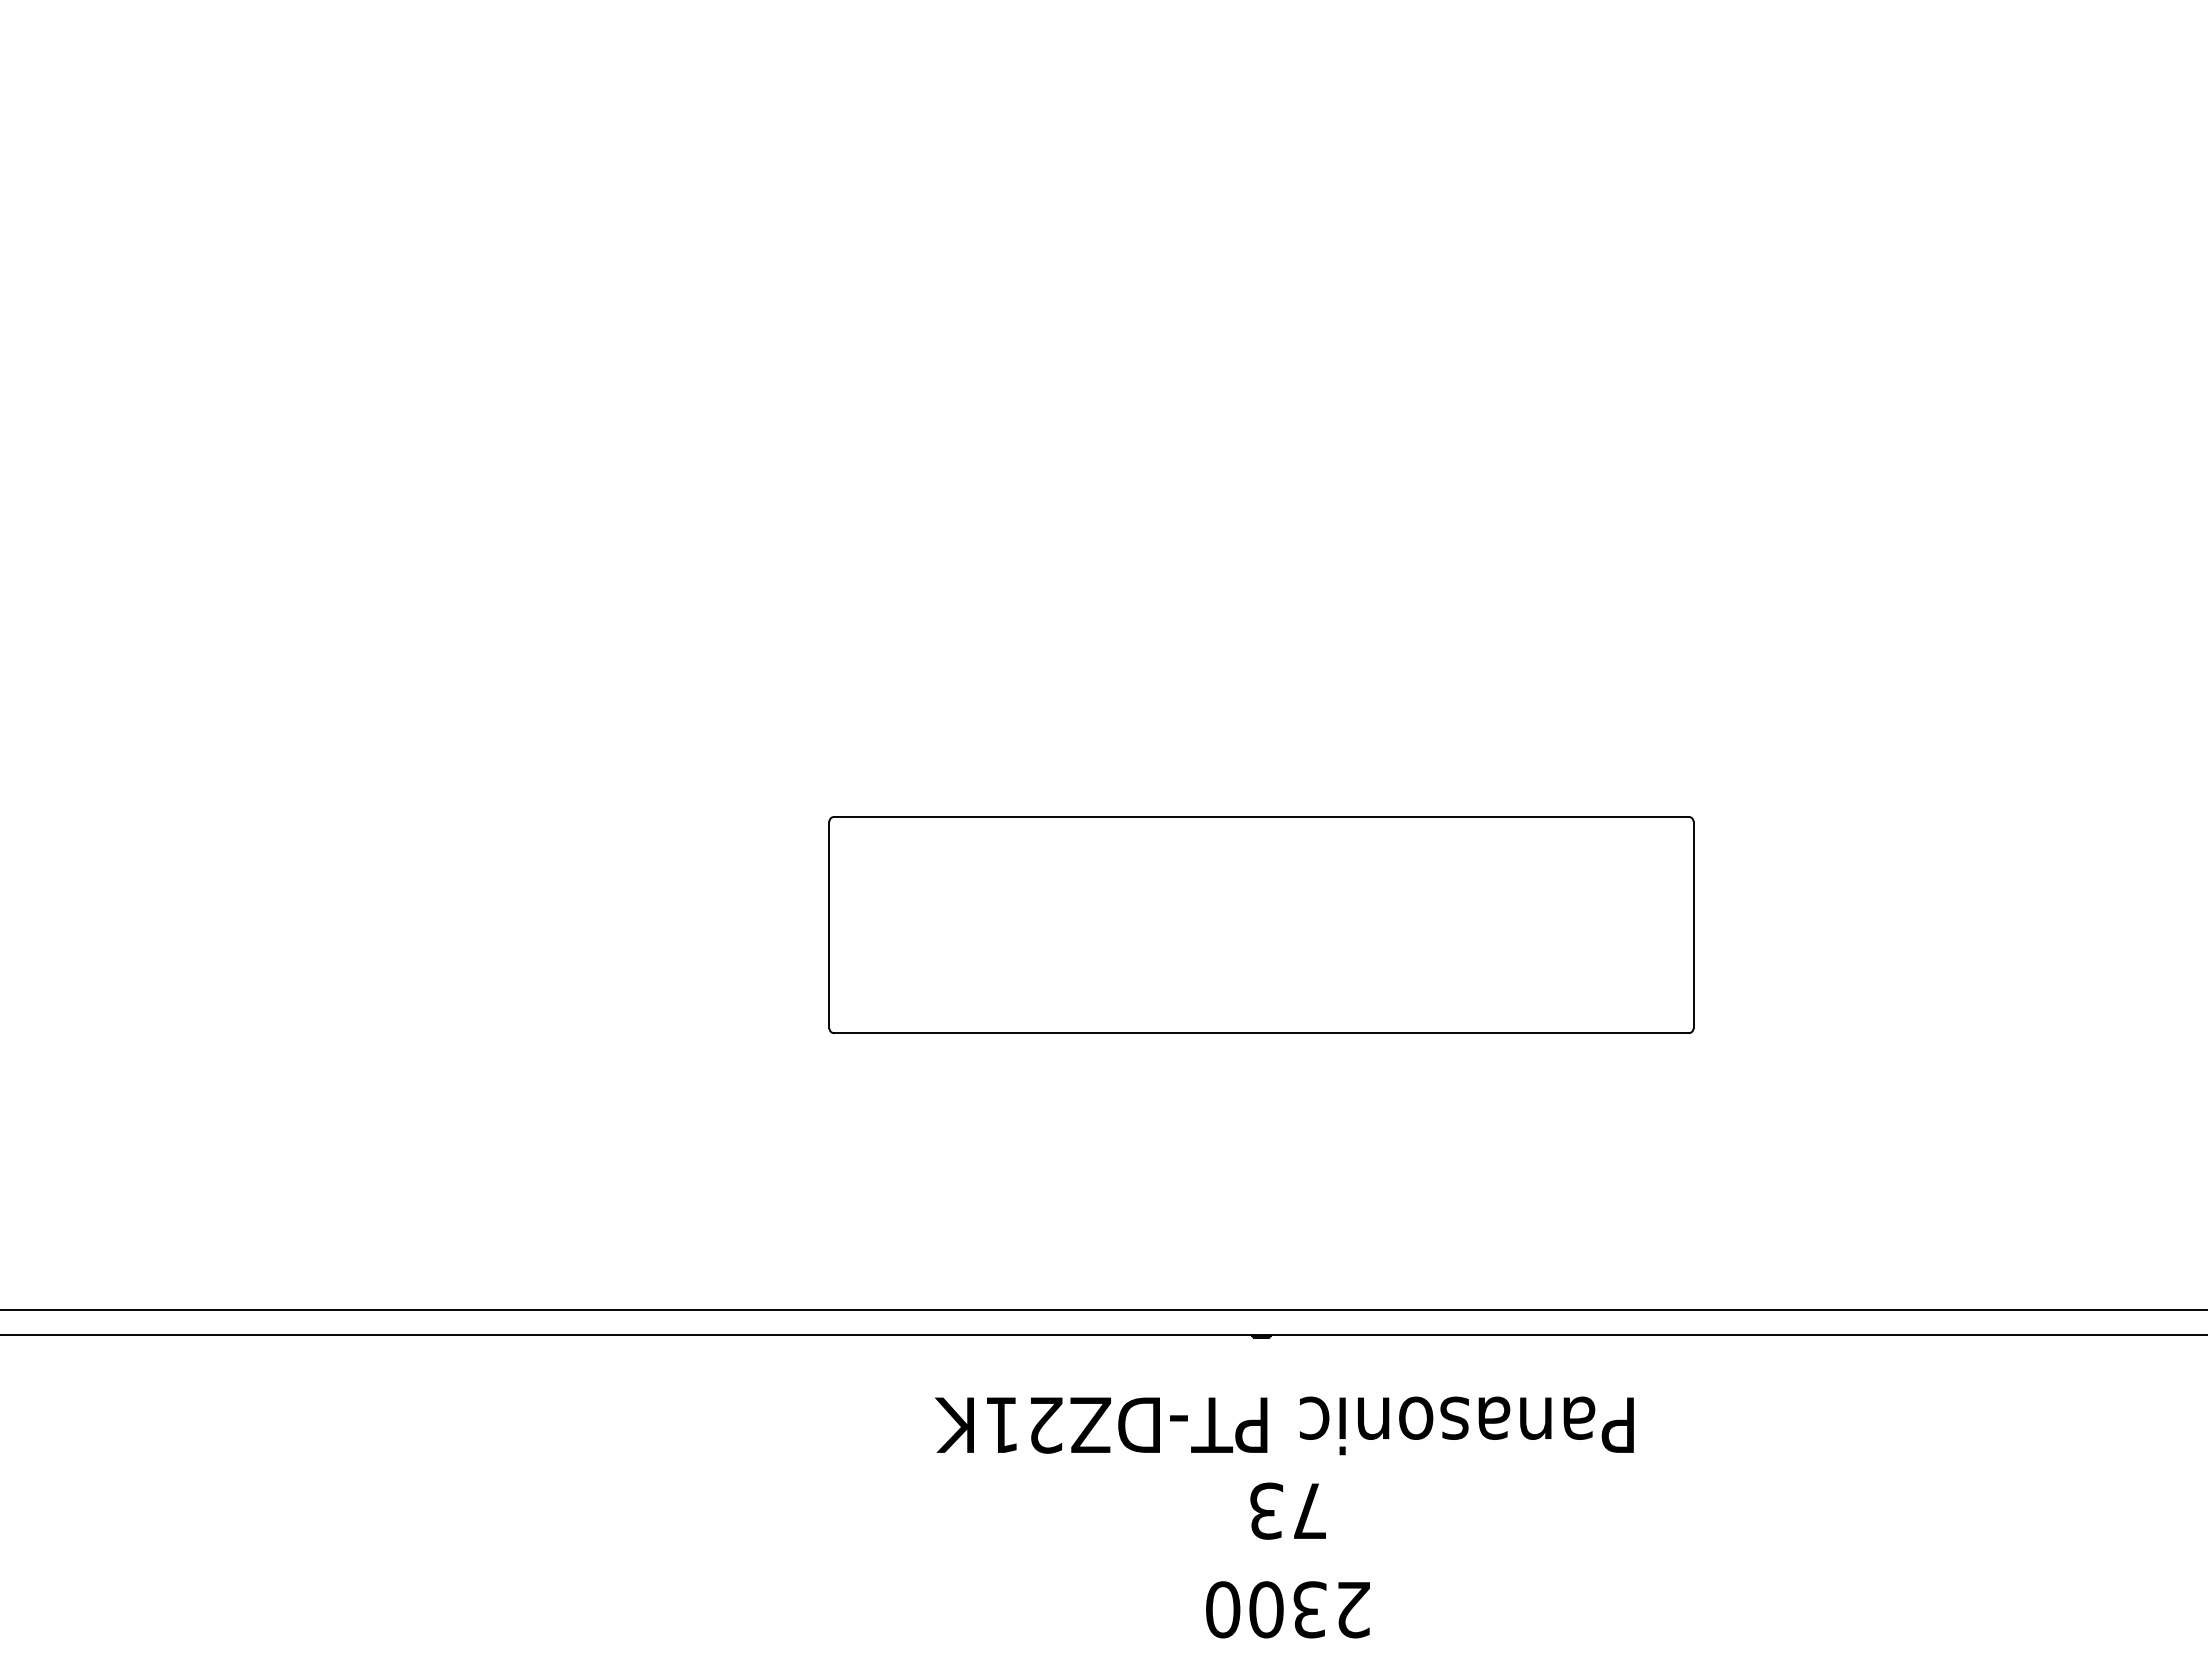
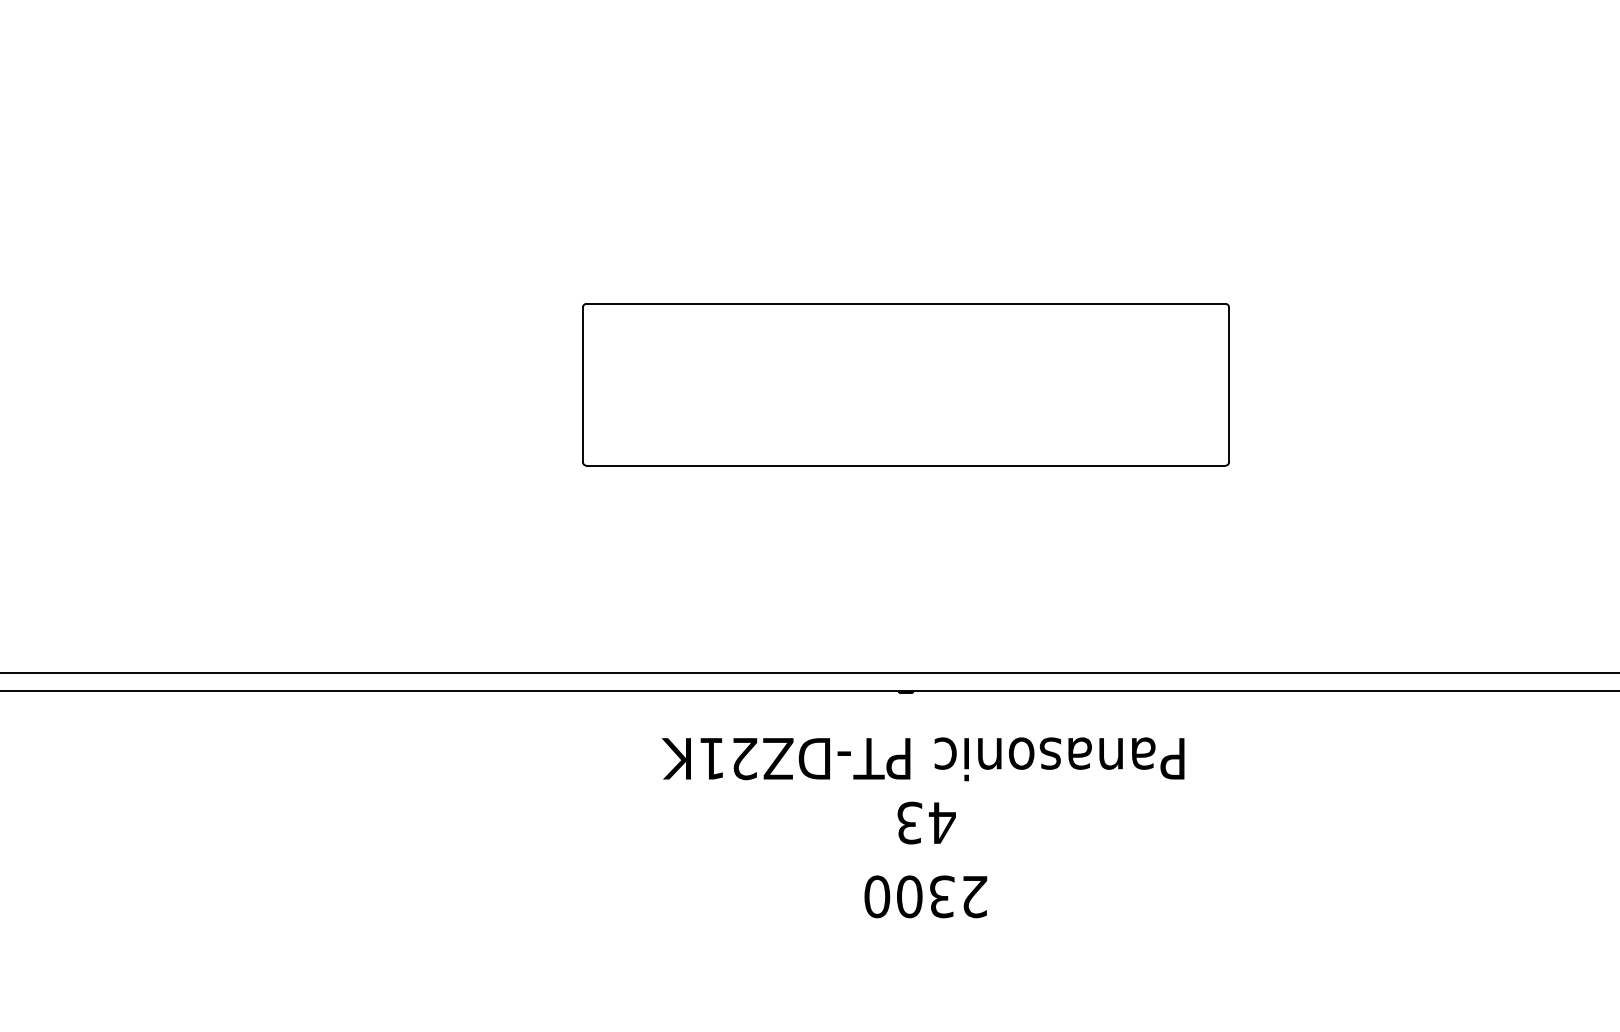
text: (1310, 1510) -> (942, 822), 73 -> 43

